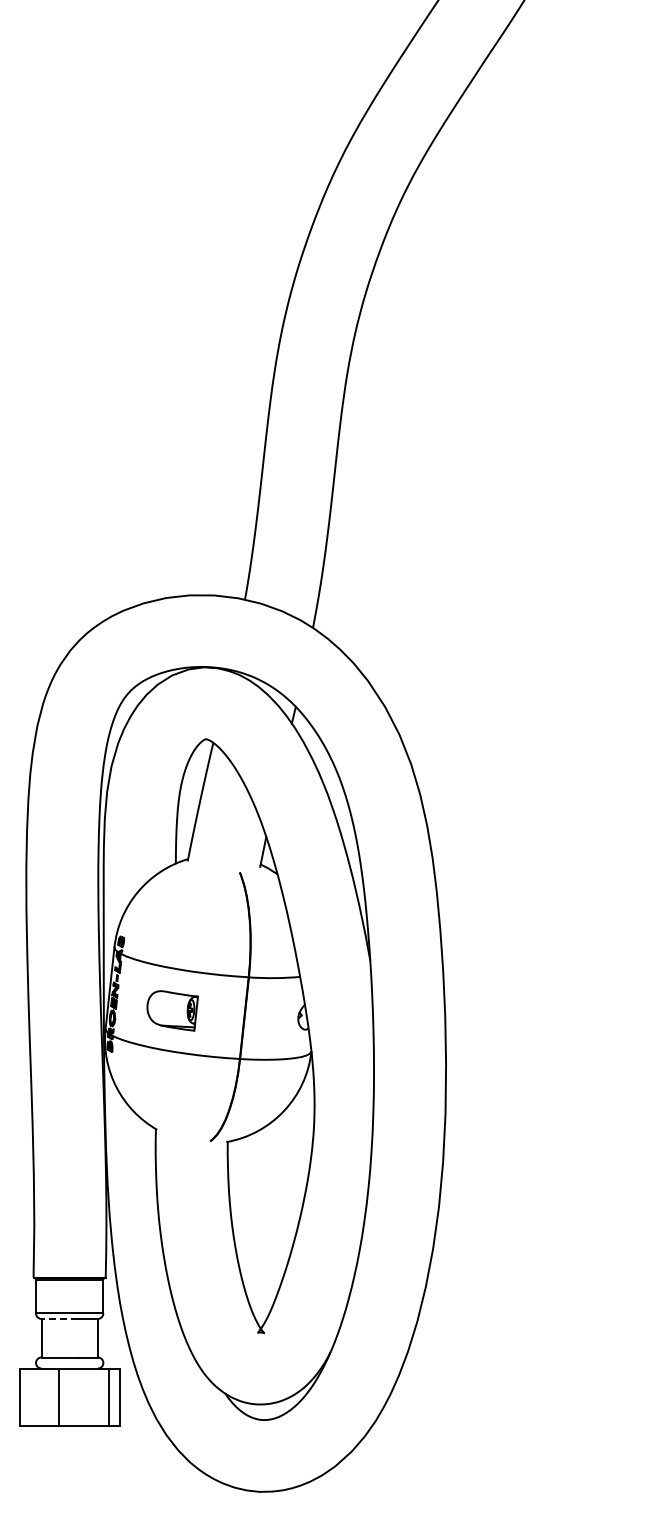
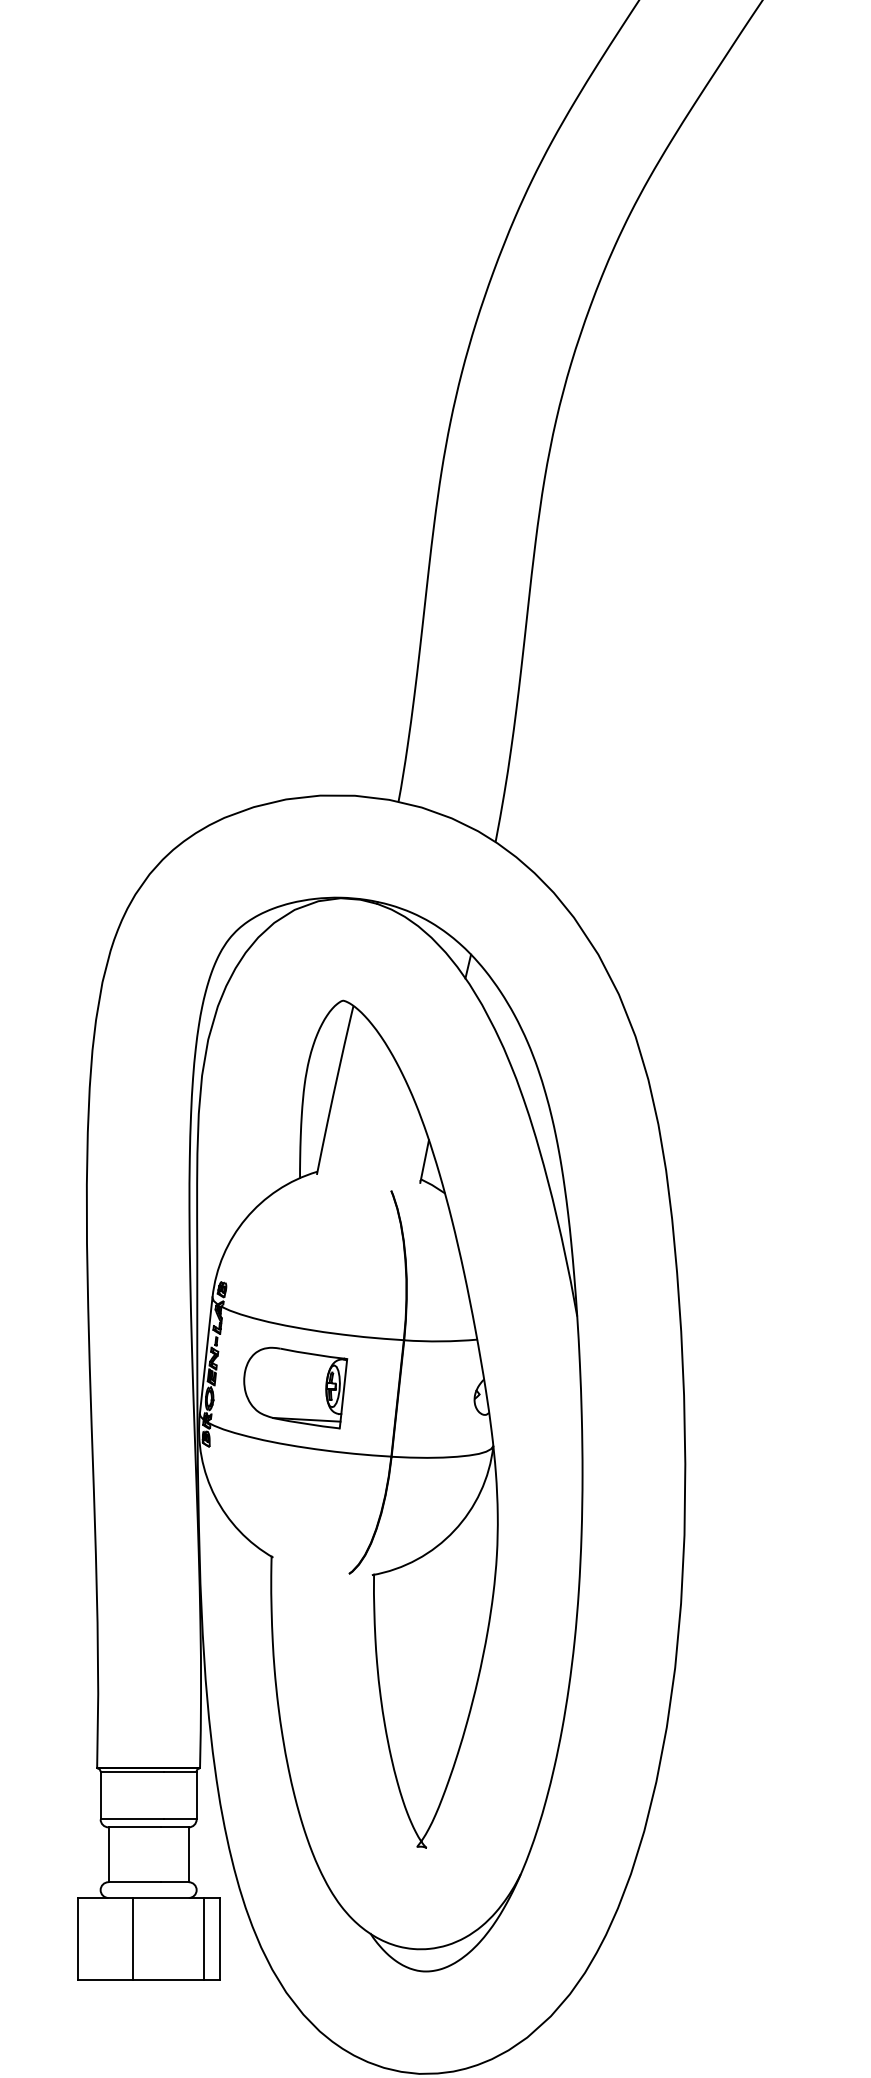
part: (172, 1010) -> (295, 1387), size x1.43
line: (59, 1319) -> (134, 1828), dashed -> solid

